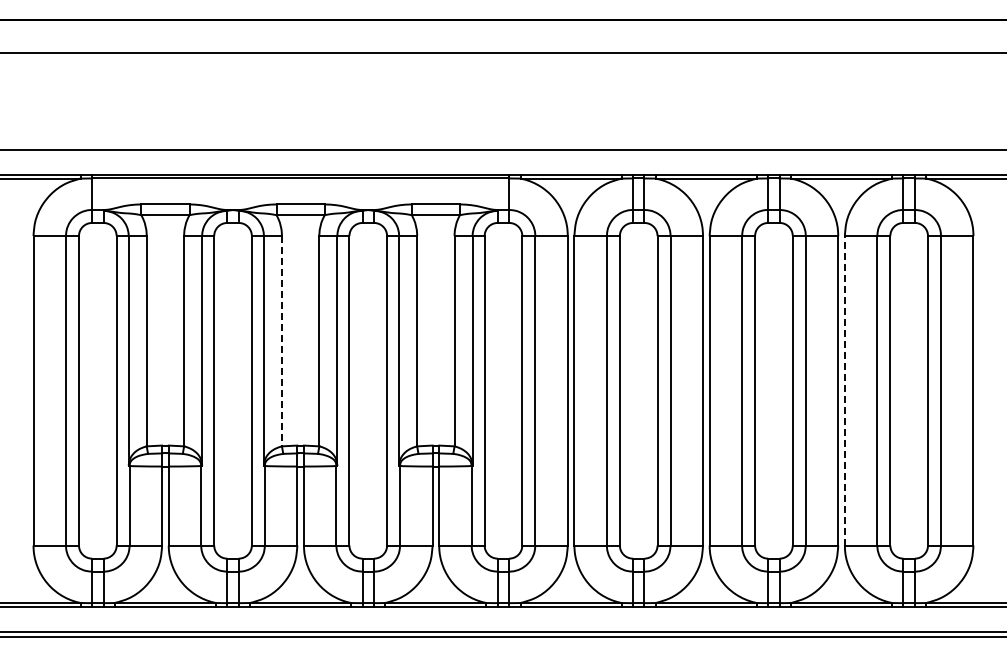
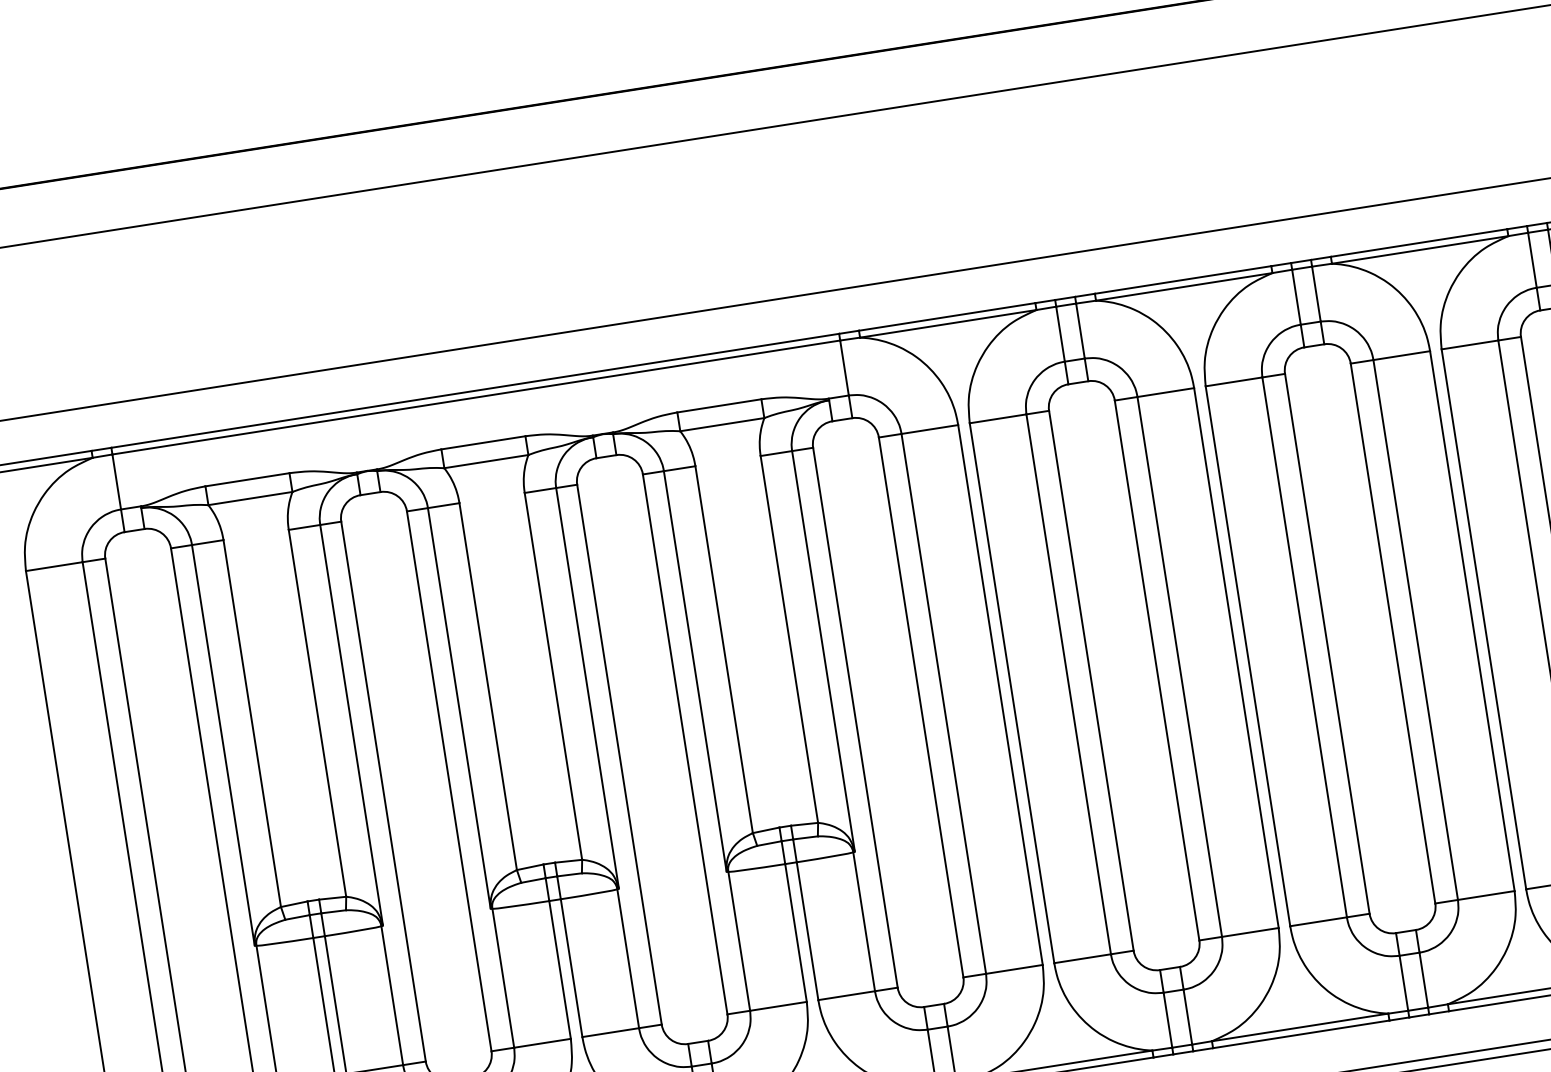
line: (281, 341) -> (487, 687), dashed -> solid
line: (844, 390) -> (1483, 618), dashed -> solid

